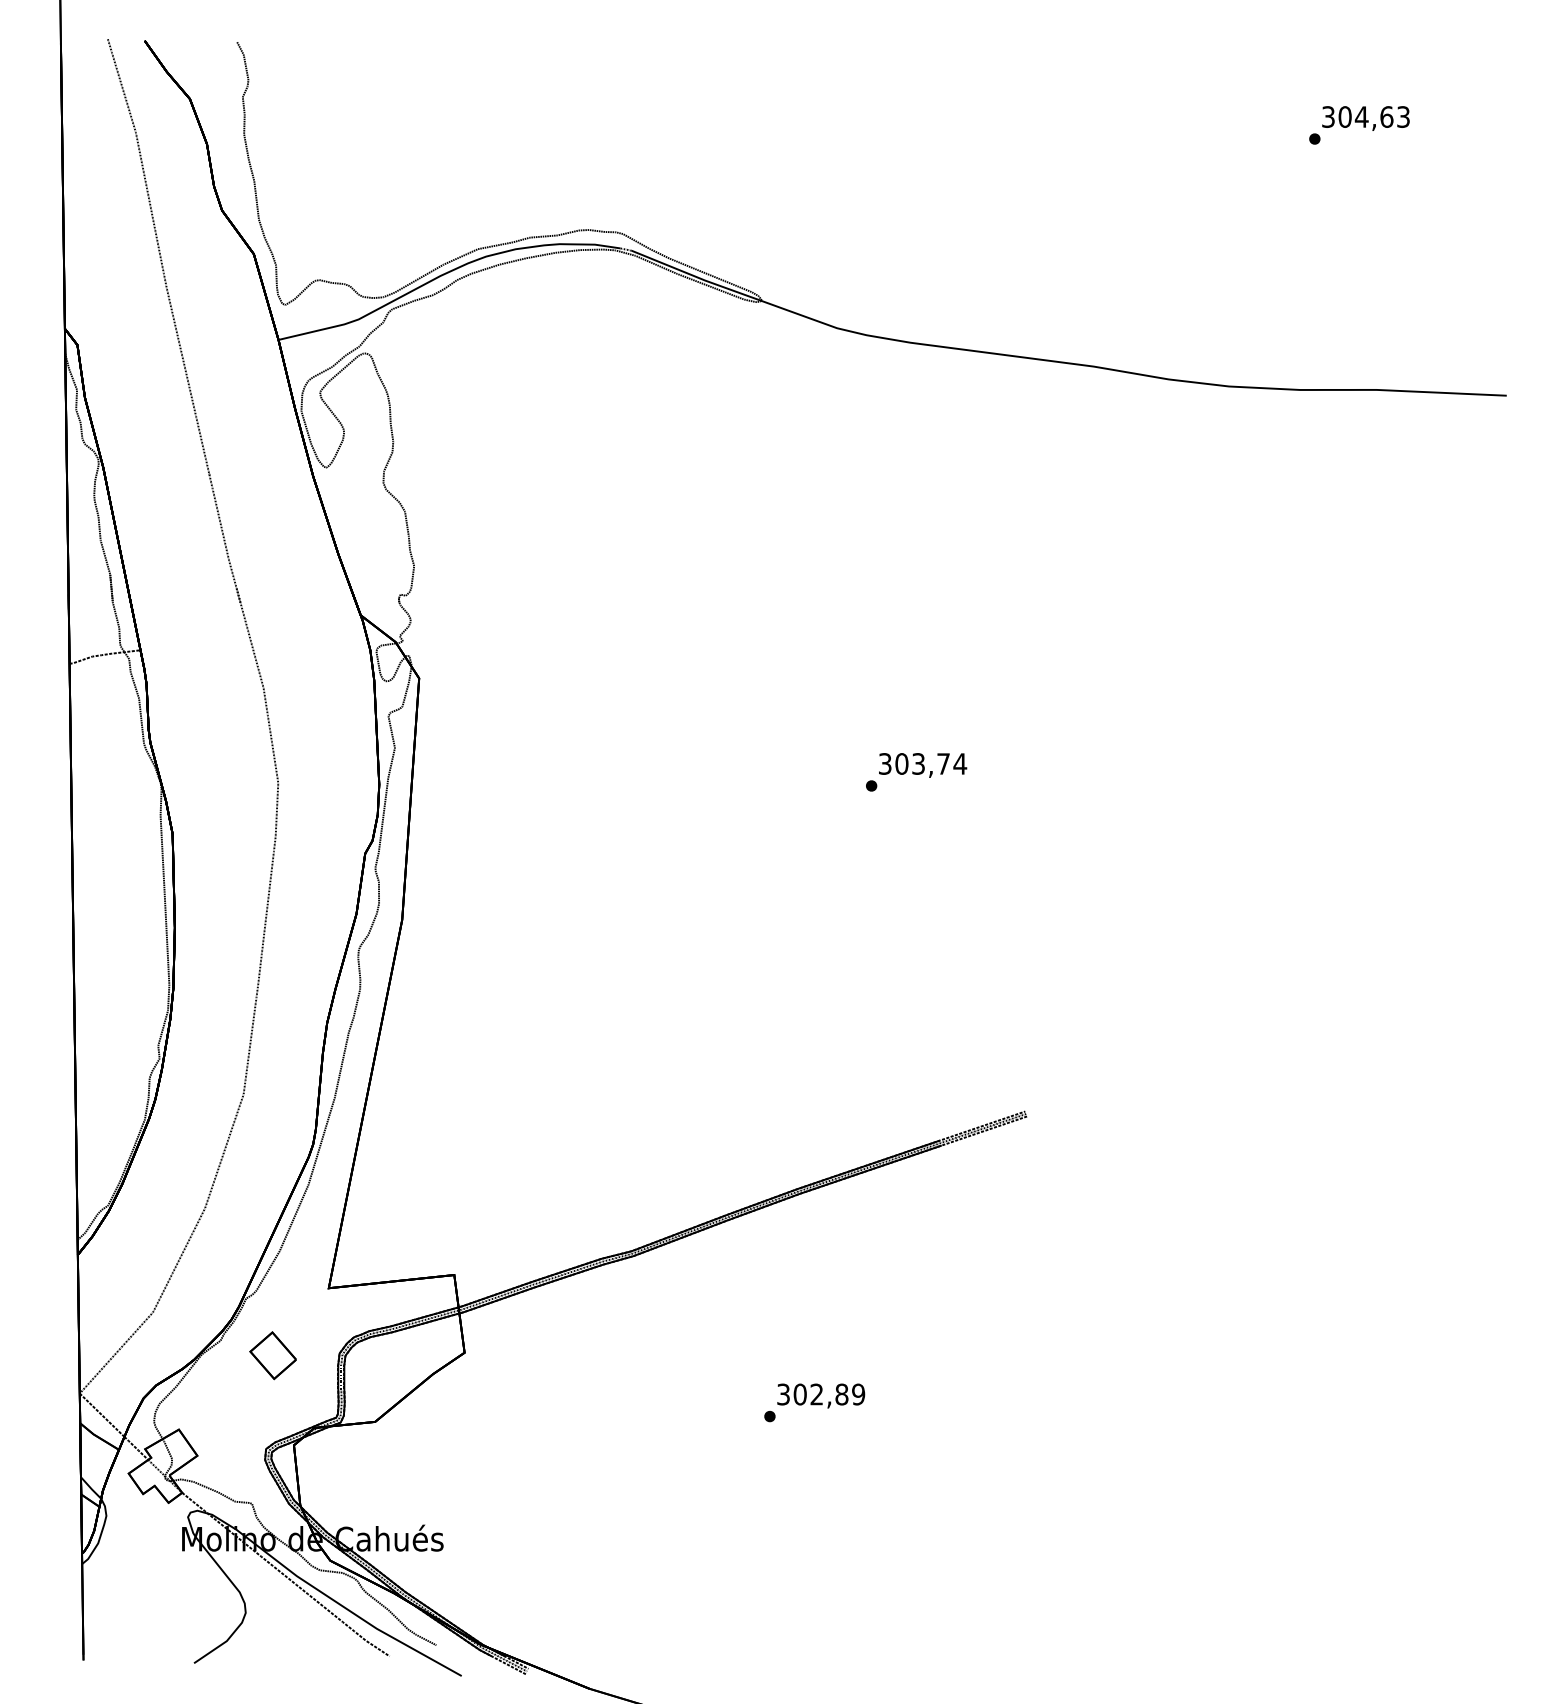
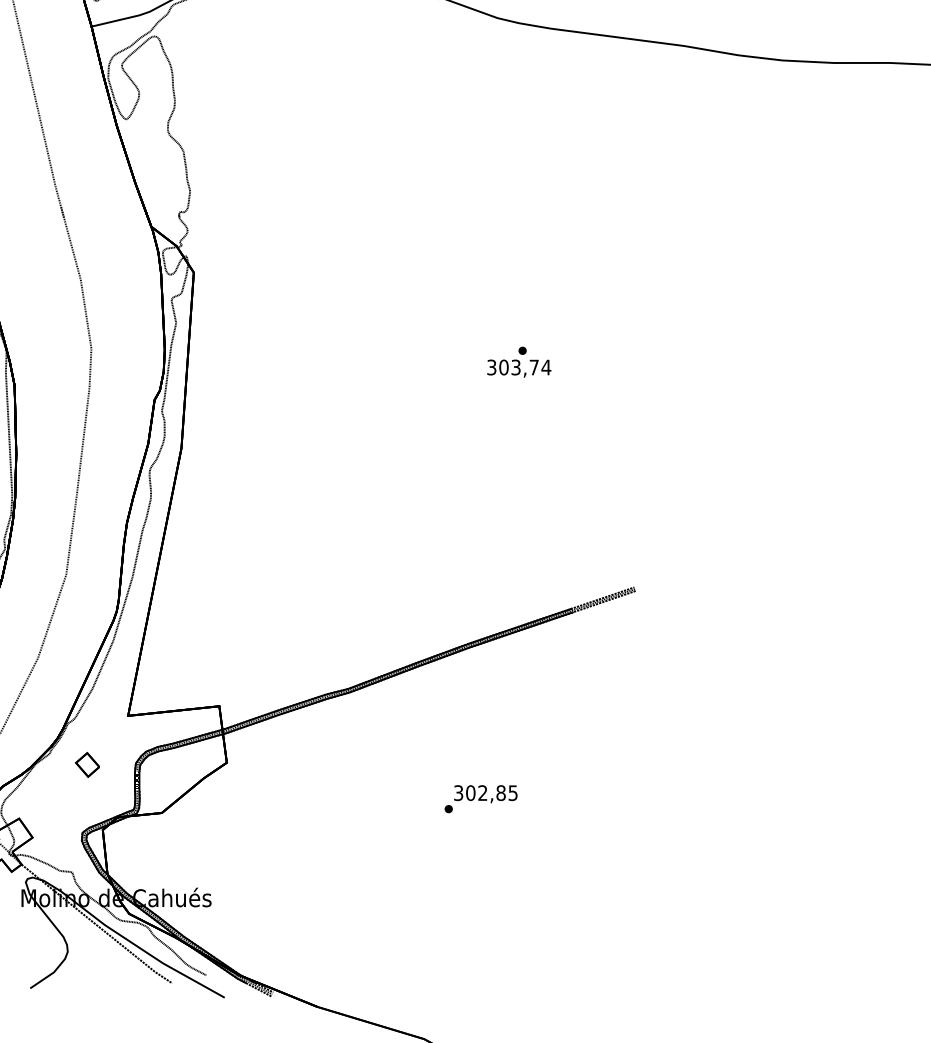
text: (923, 765) -> (519, 368), moved
part: (272, 1355) -> (87, 764), size x0.7
text: (858, 1394) -> (513, 793), 302,89 -> 302,85

